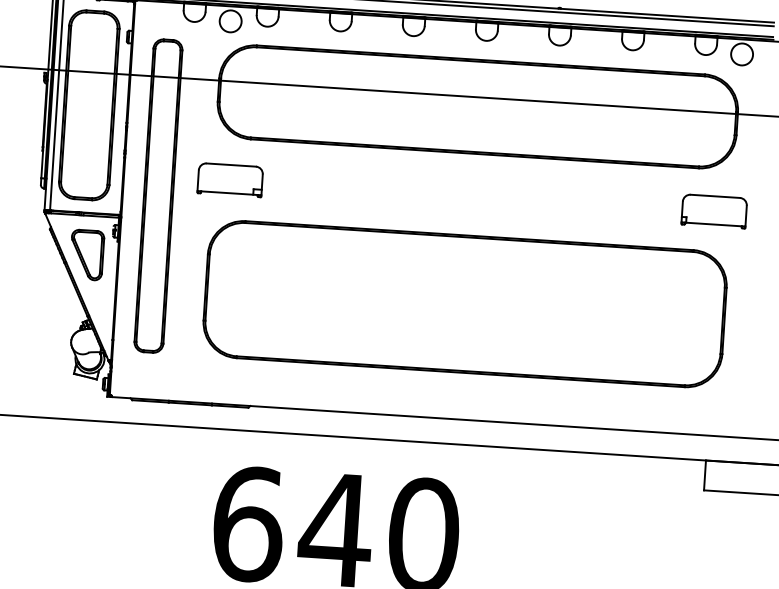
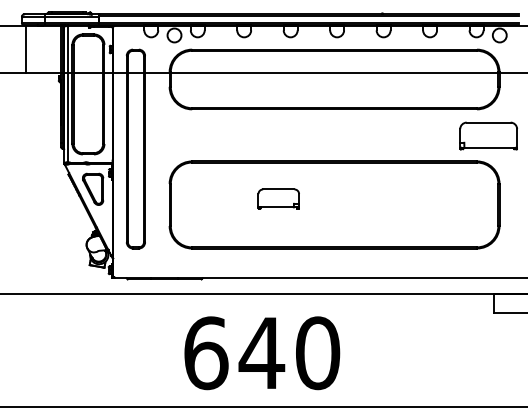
part: (229, 179) -> (278, 198), moved
part: (714, 210) -> (488, 135), size x1.4

